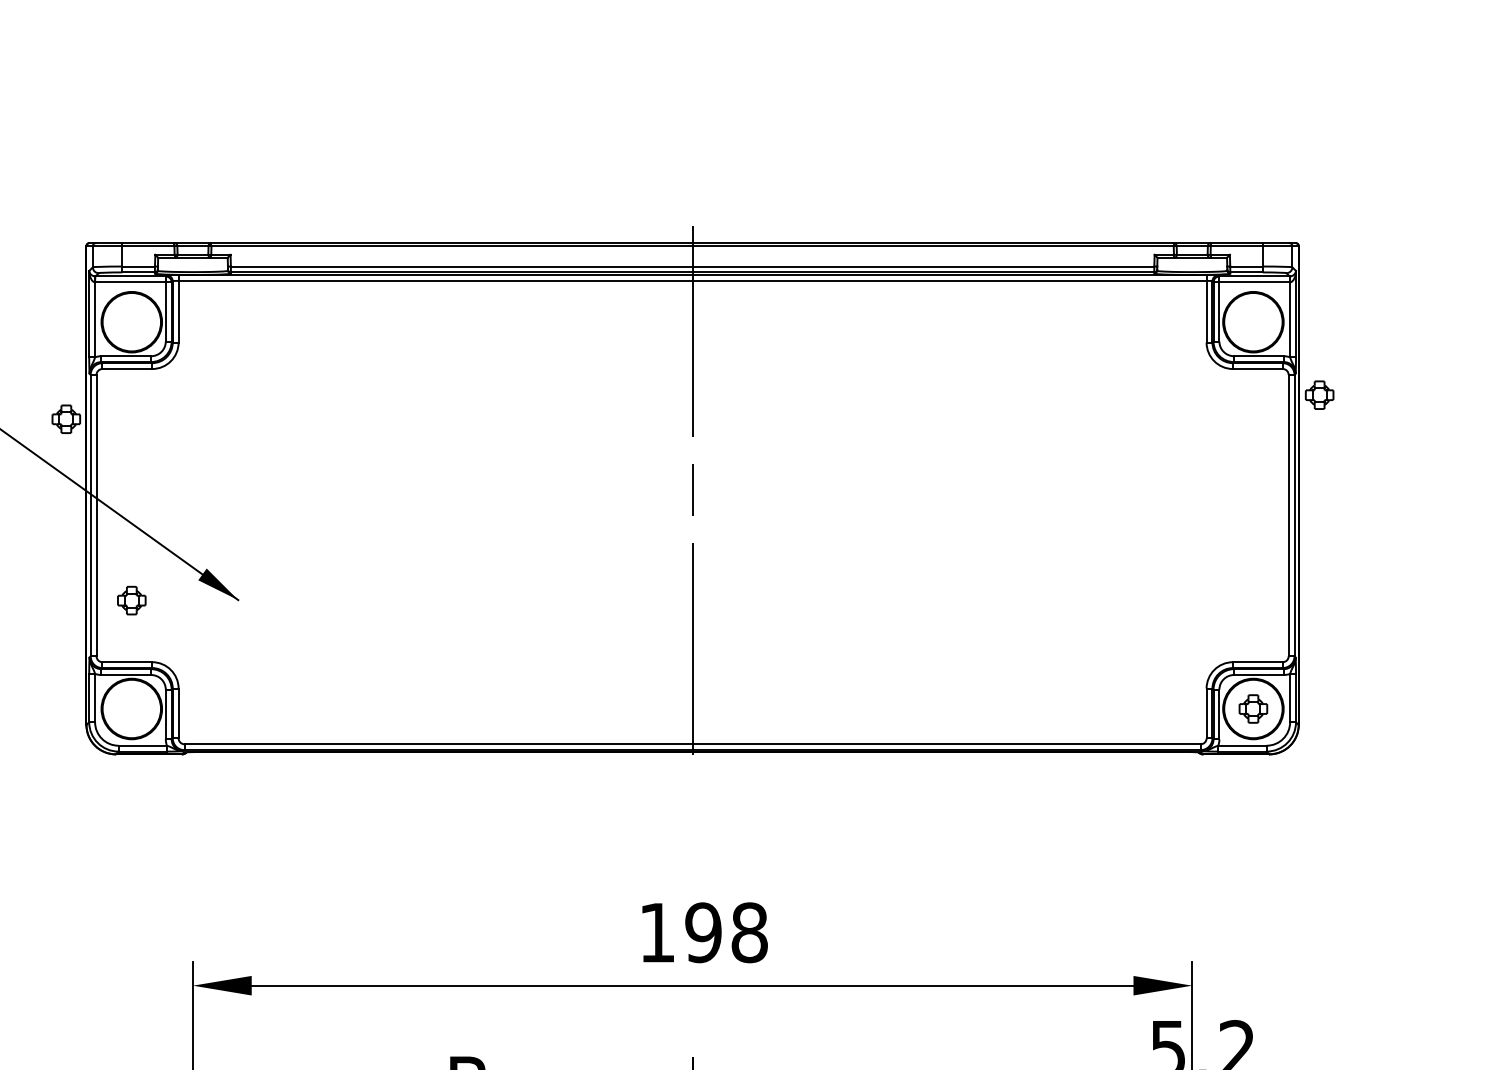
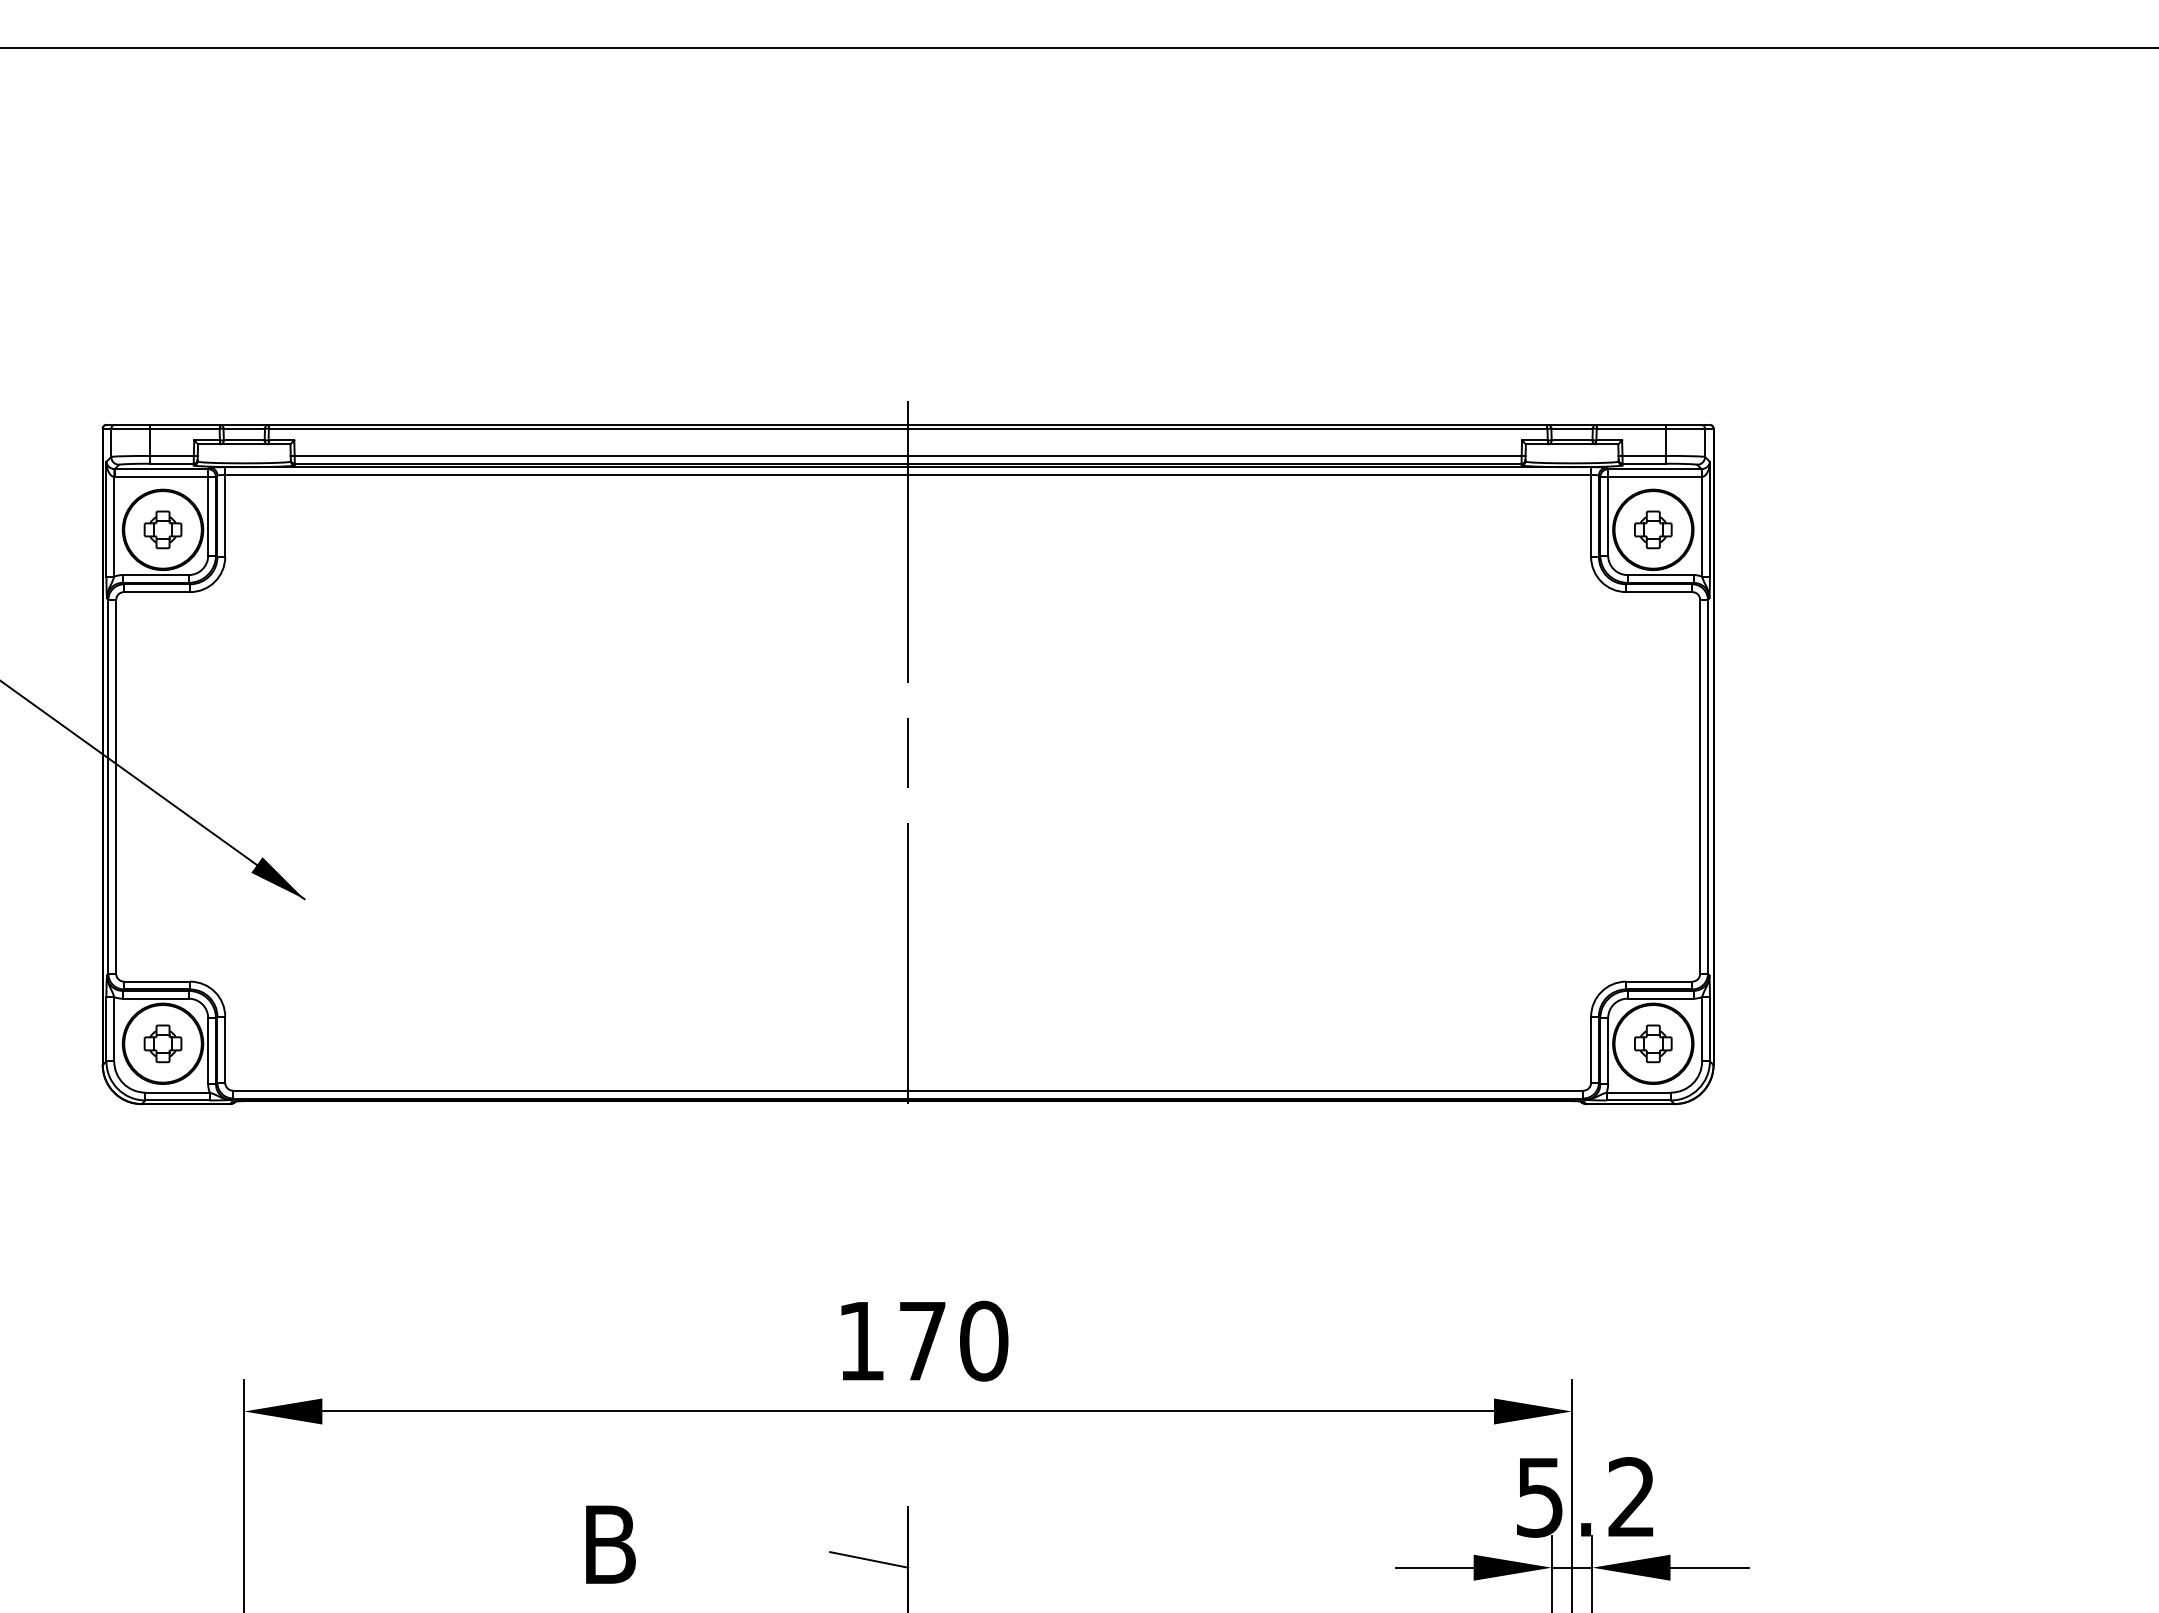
part: (1319, 394) -> (1653, 529), moved
part: (65, 418) -> (162, 529), moved
part: (131, 600) -> (162, 1043), moved
text: (726, 932) -> (953, 1340), 198 -> 170

